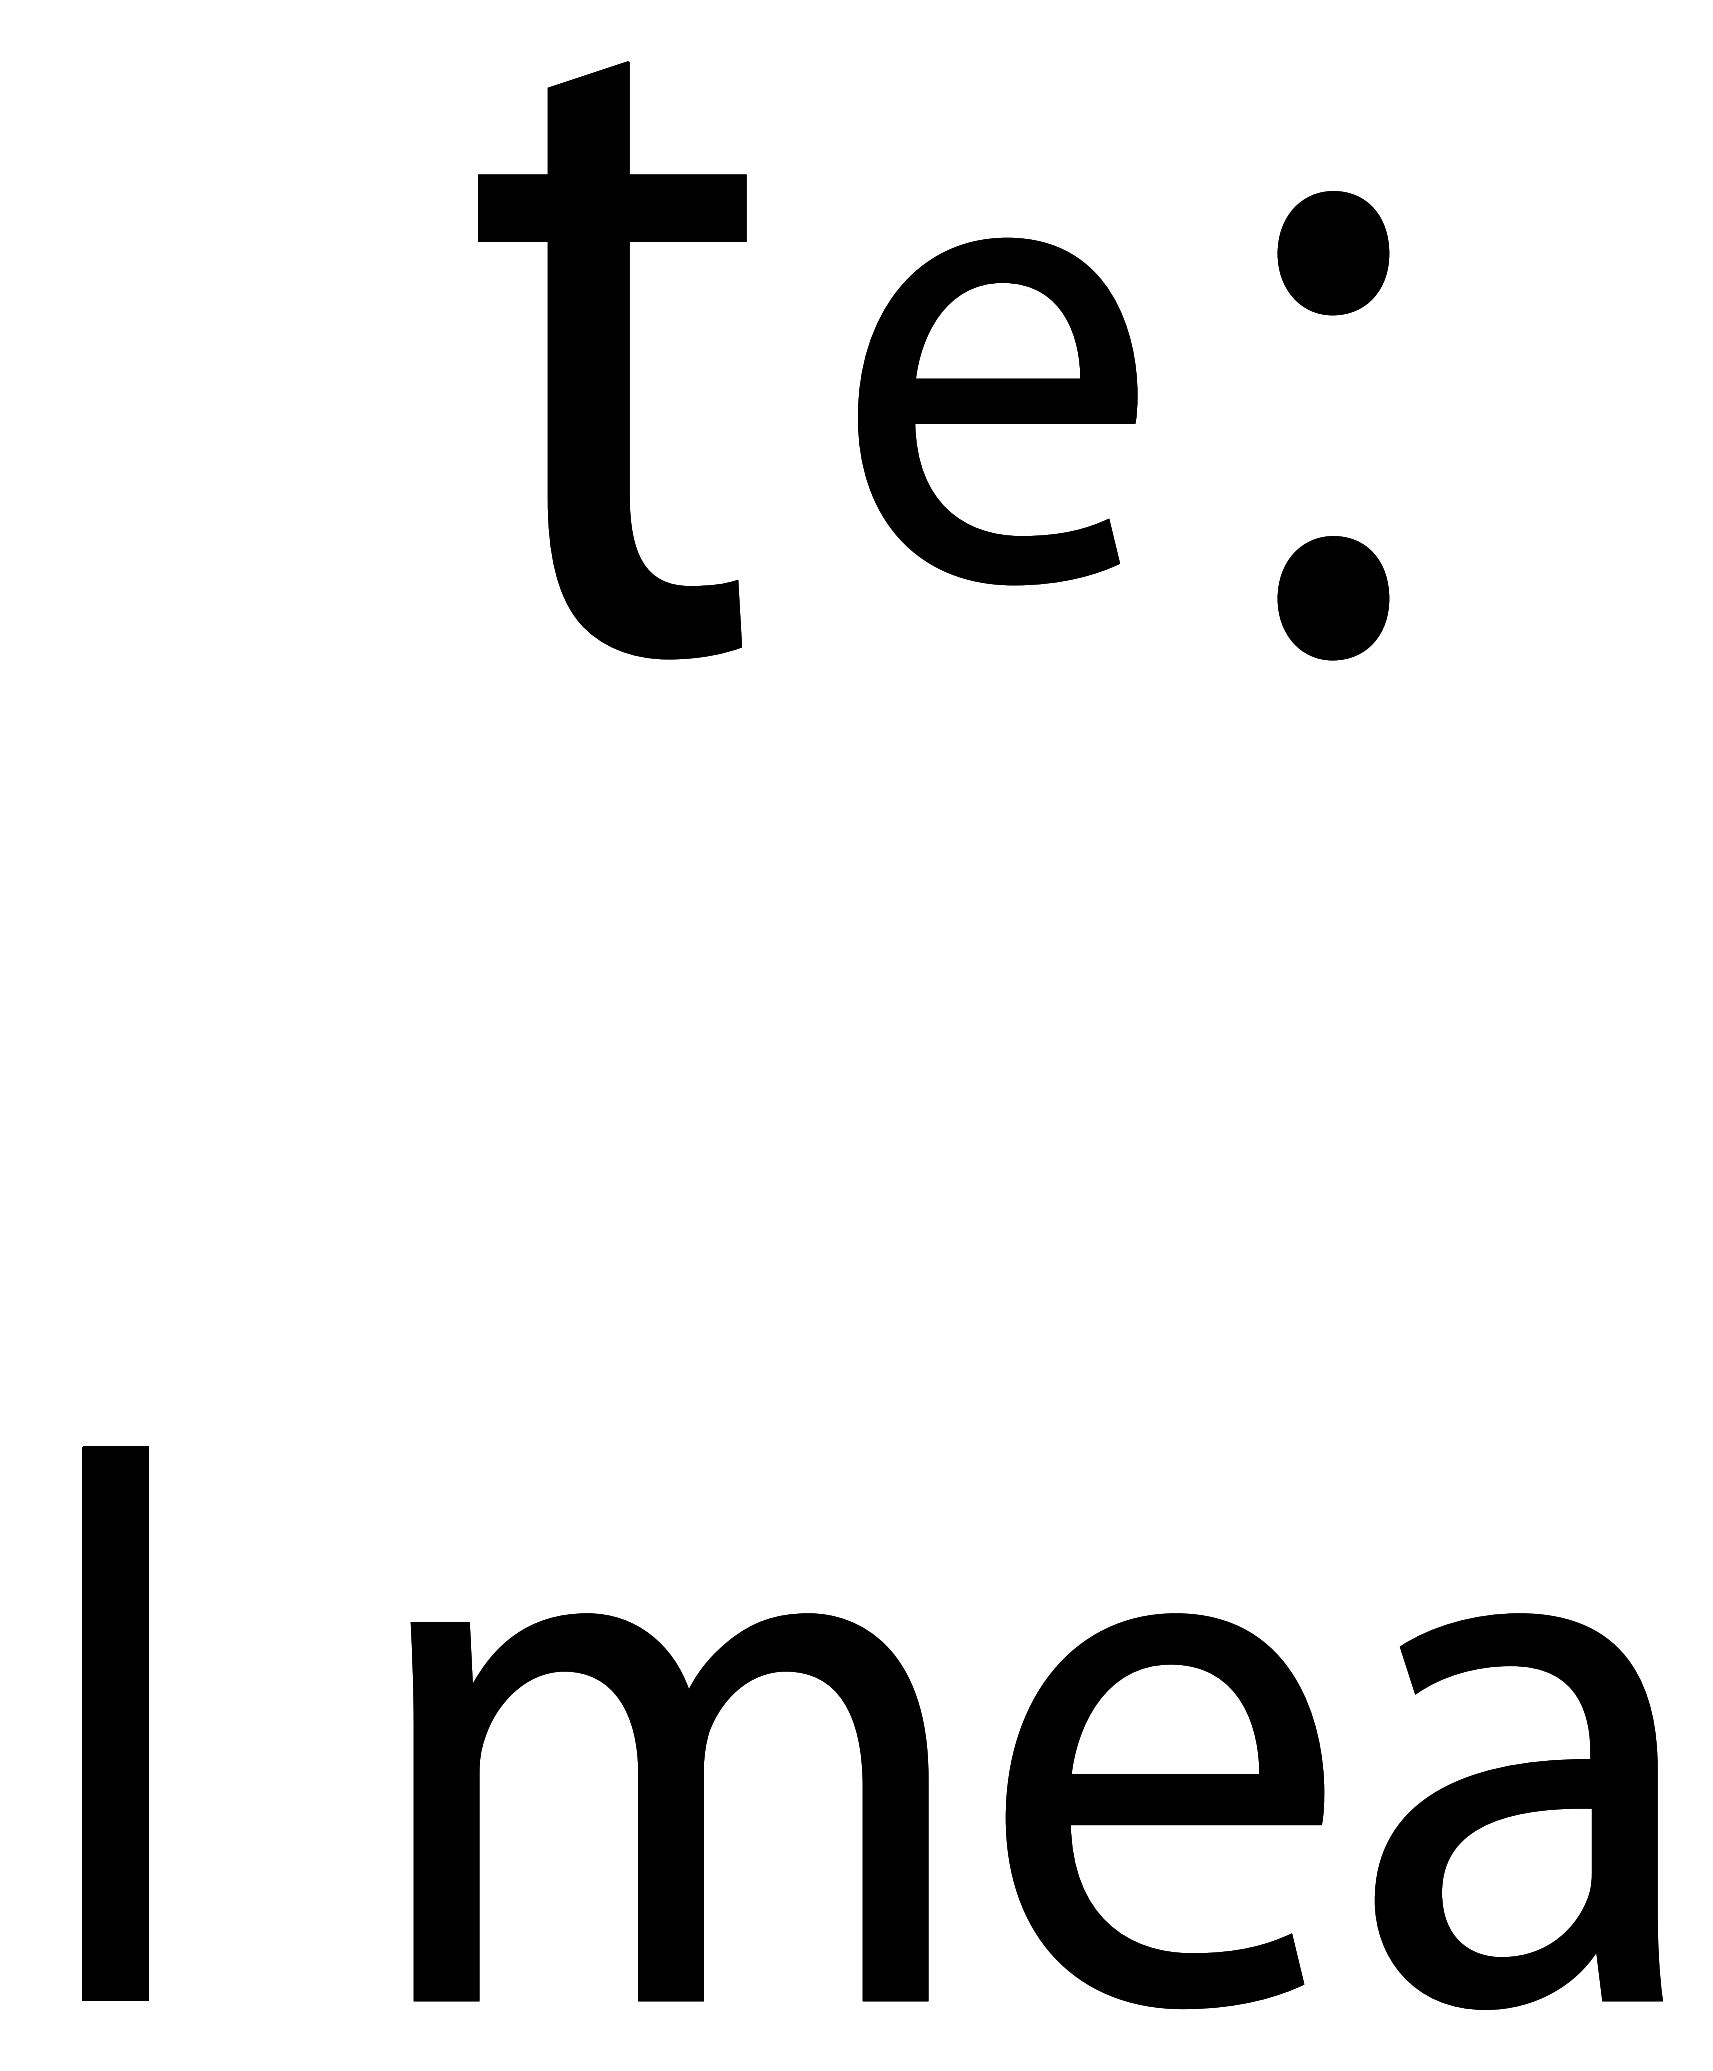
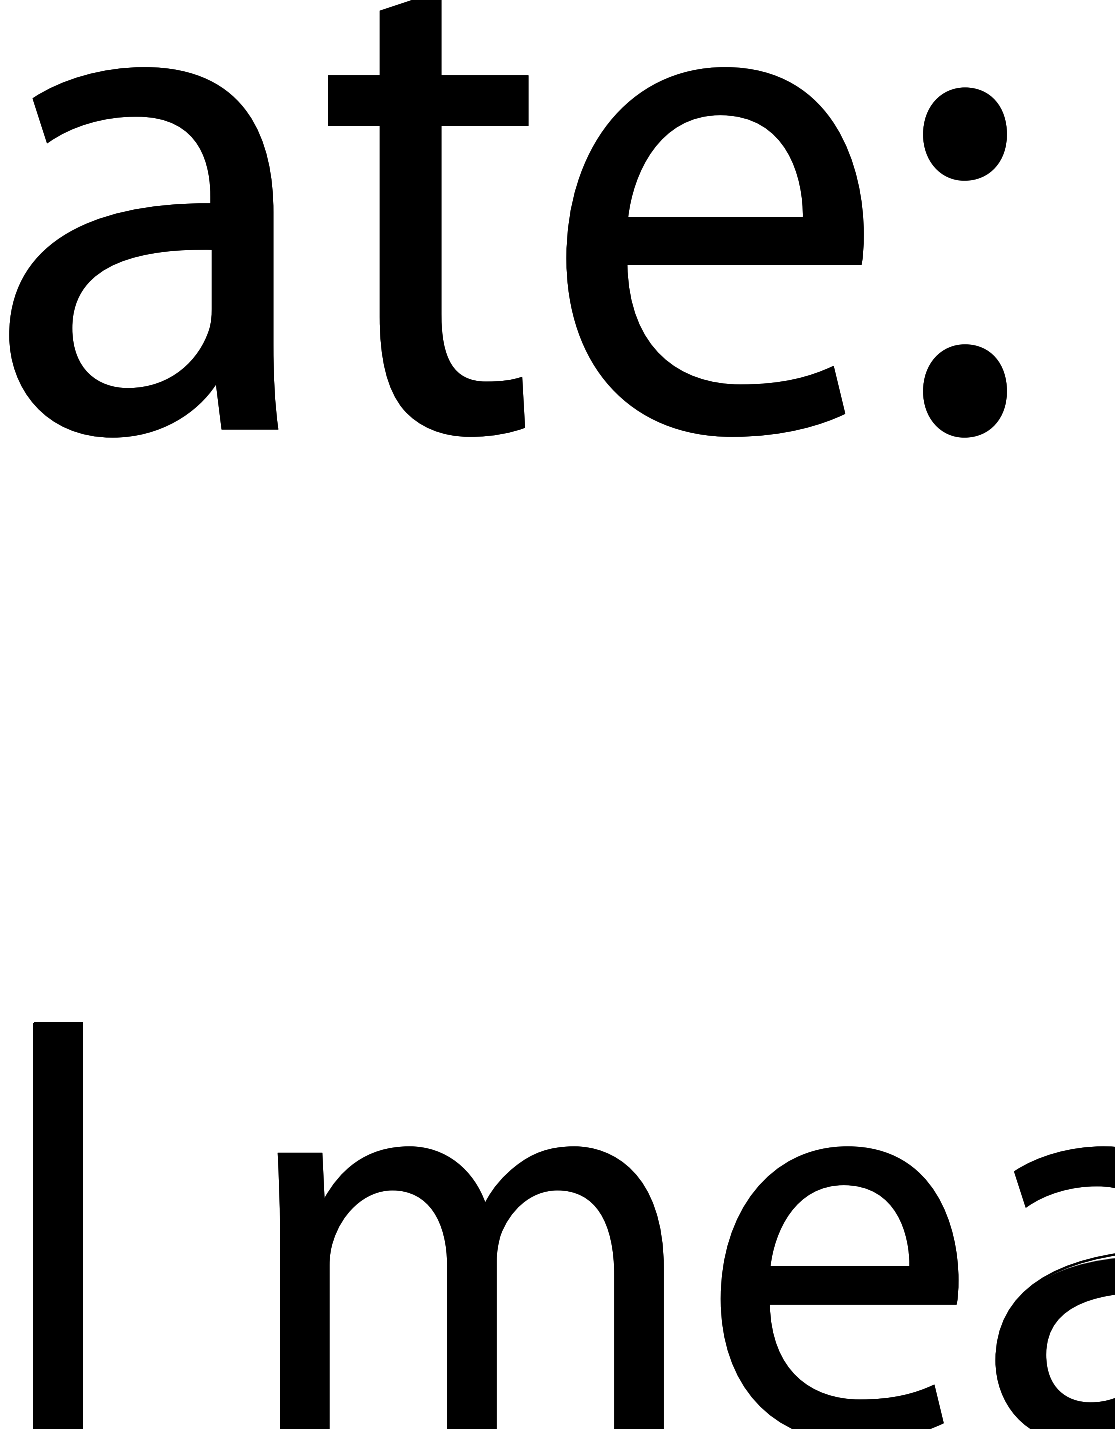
part: (230, 411) -> (143, 251), added
part: (997, 411) -> (714, 251), size x1.43

